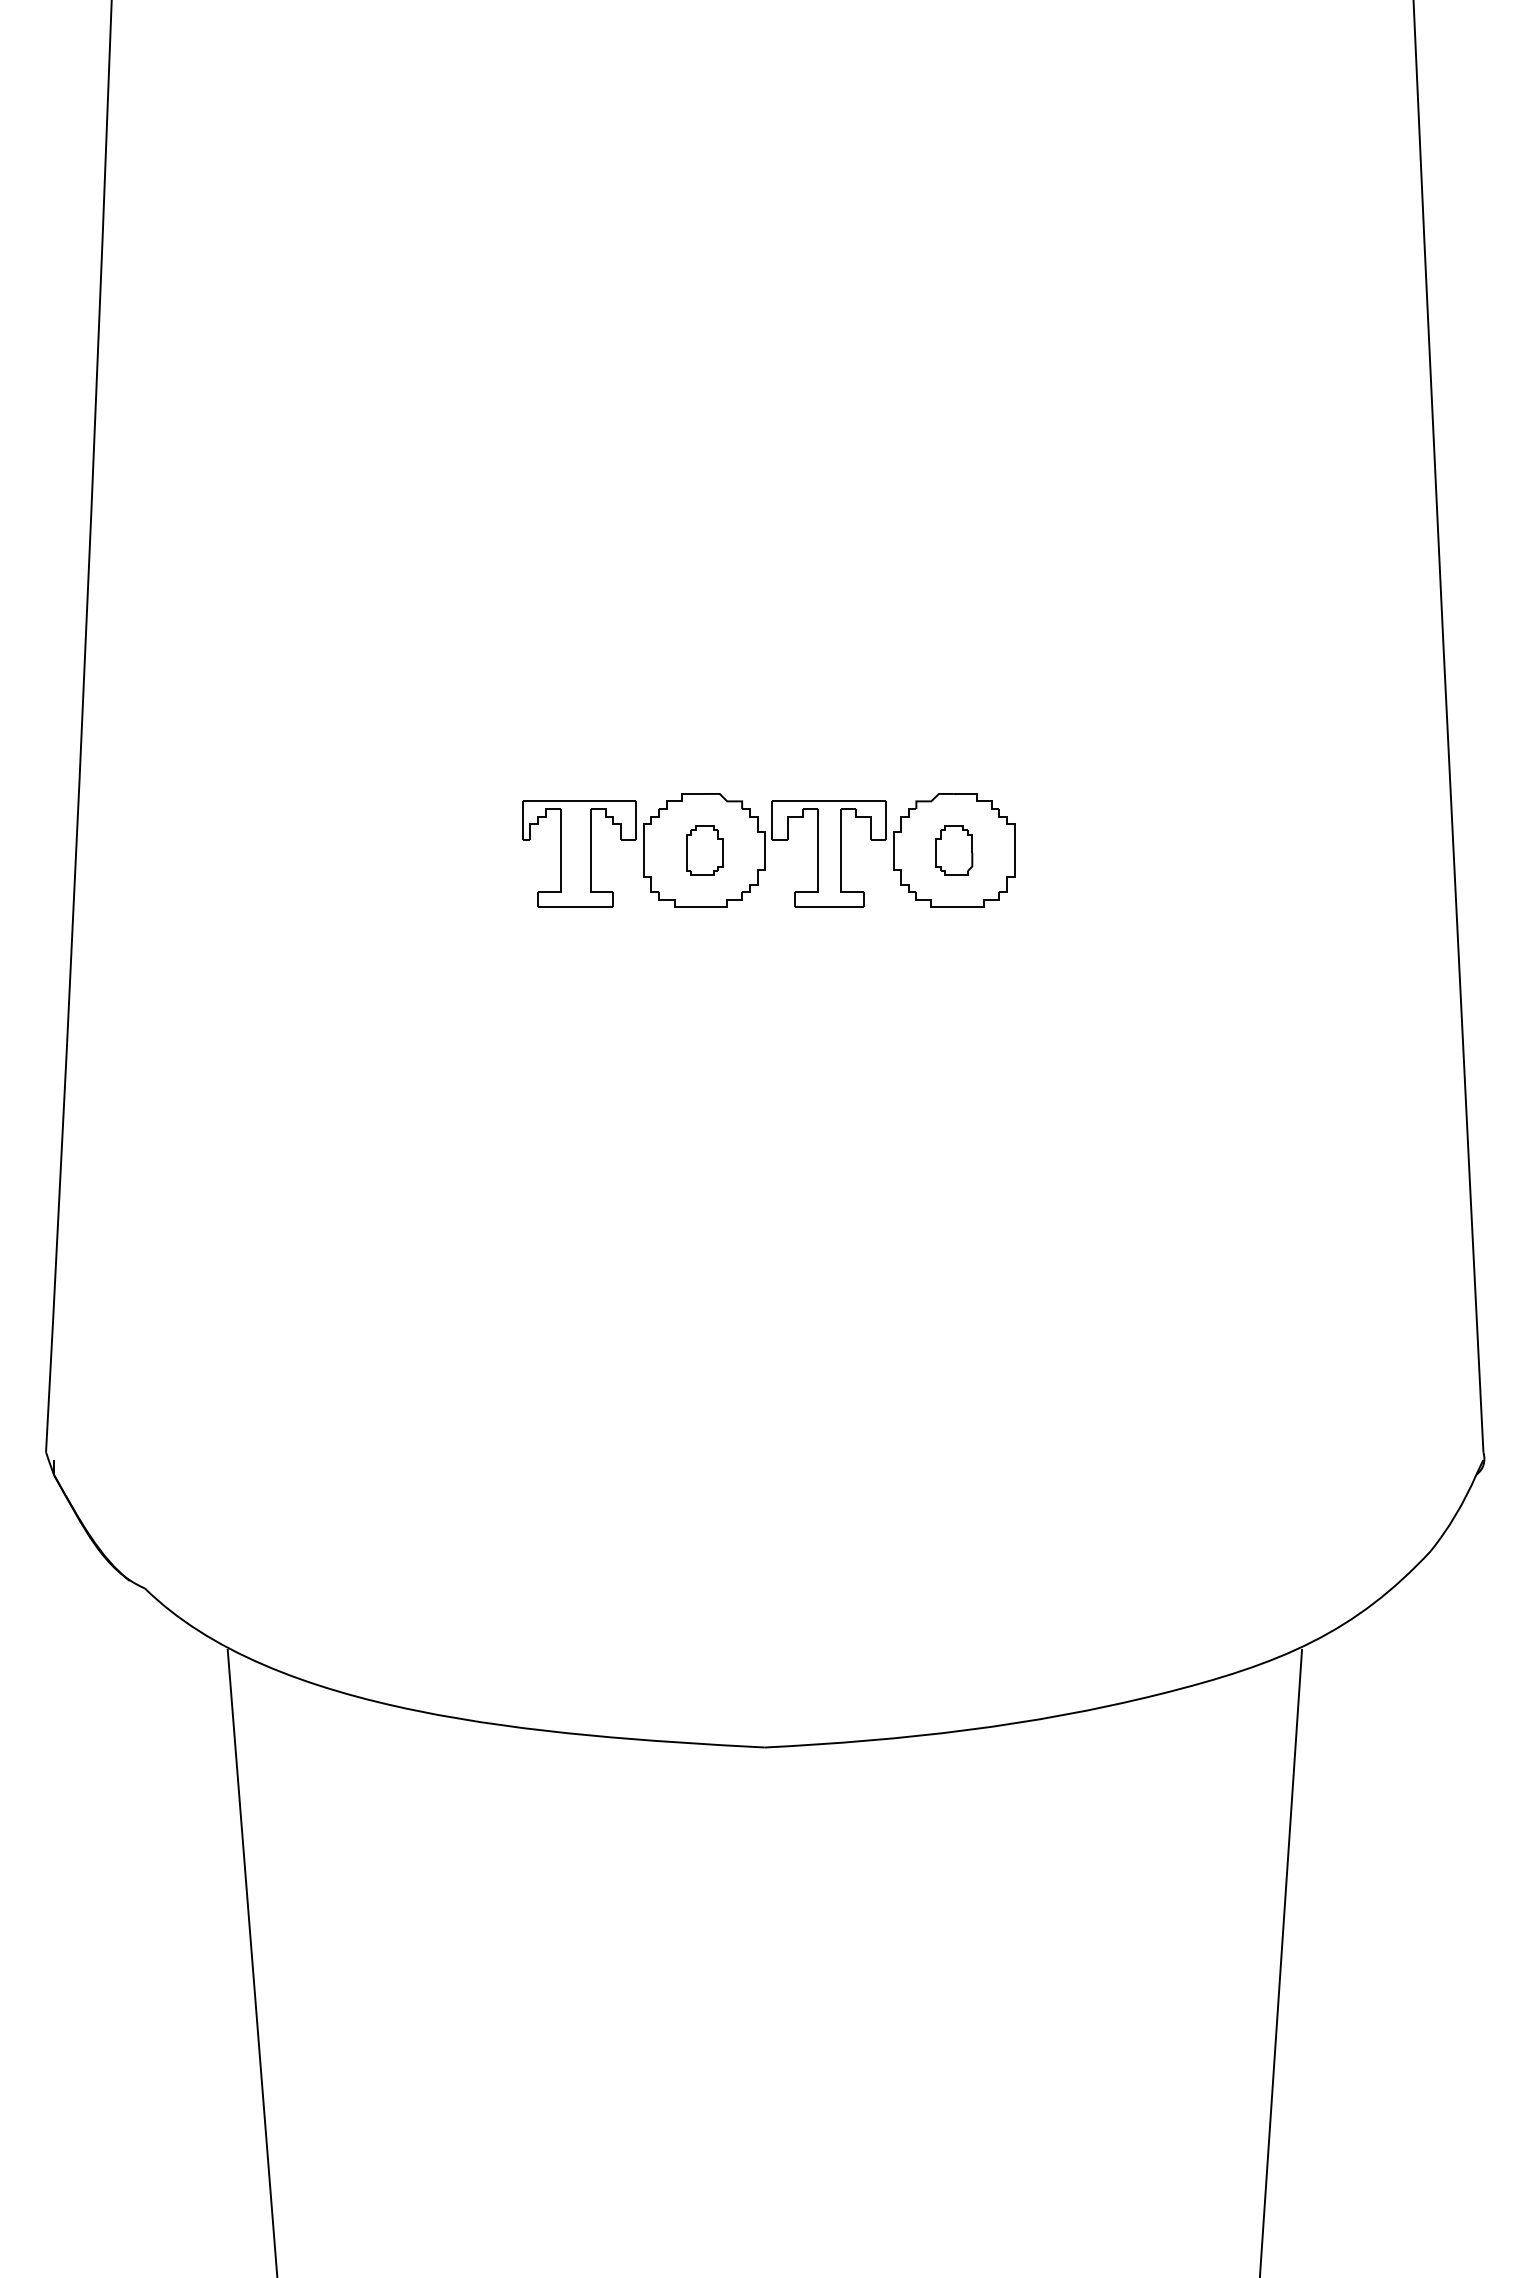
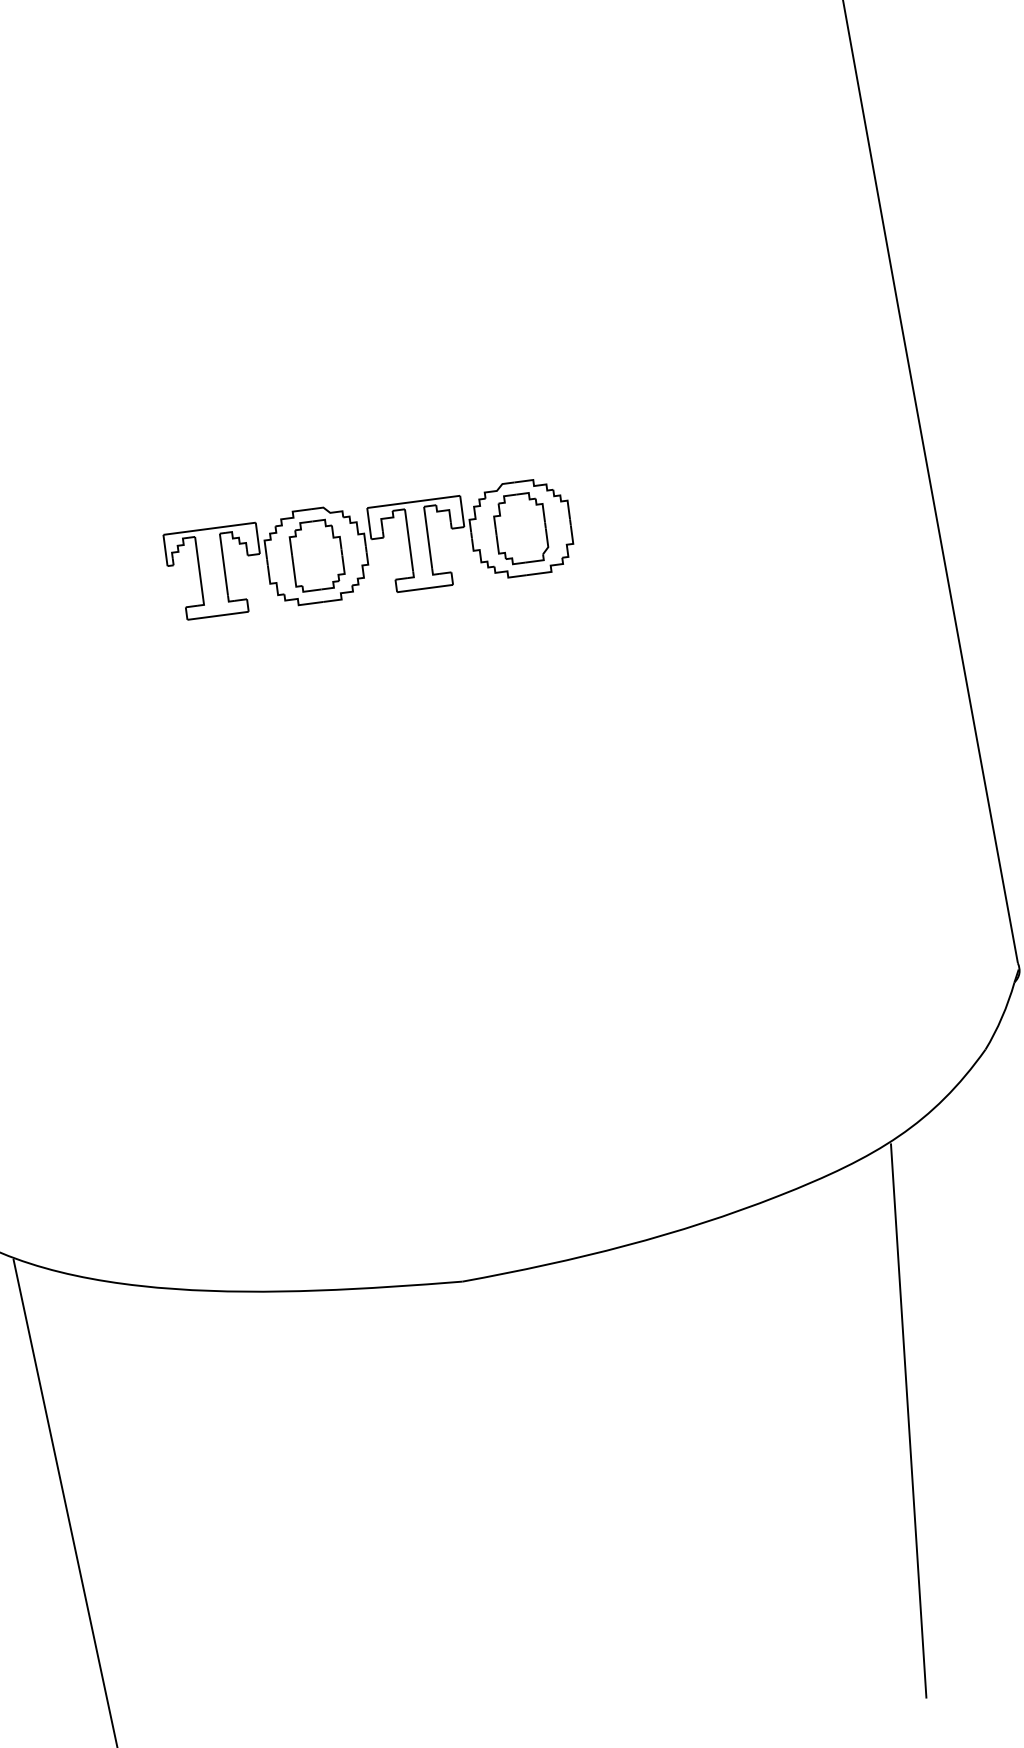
part: (704, 850) -> (317, 555), size x1.67
part: (954, 850) -> (521, 528), size x1.67

